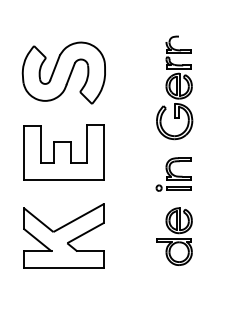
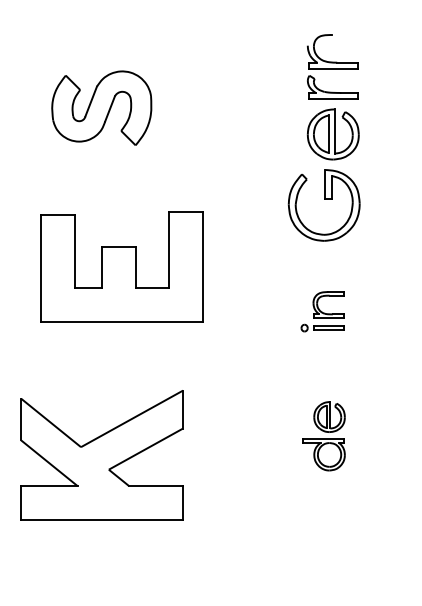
part: (63, 72) -> (101, 107), size x0.6
part: (63, 152) -> (121, 267), moved
part: (173, 174) -> (321, 311), size x0.6
part: (63, 235) -> (101, 454), moved
part: (174, 236) -> (323, 436), size x0.6

